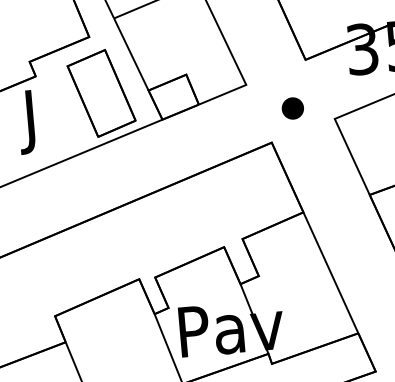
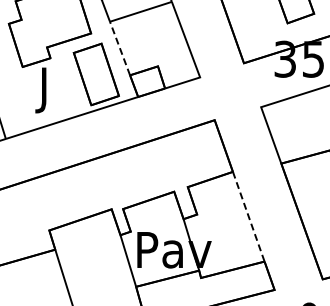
line: (131, 54) -> (120, 48), solid -> dashed
part: (292, 107) -> (231, 96), removed
line: (330, 272) -> (248, 216), solid -> dashed

